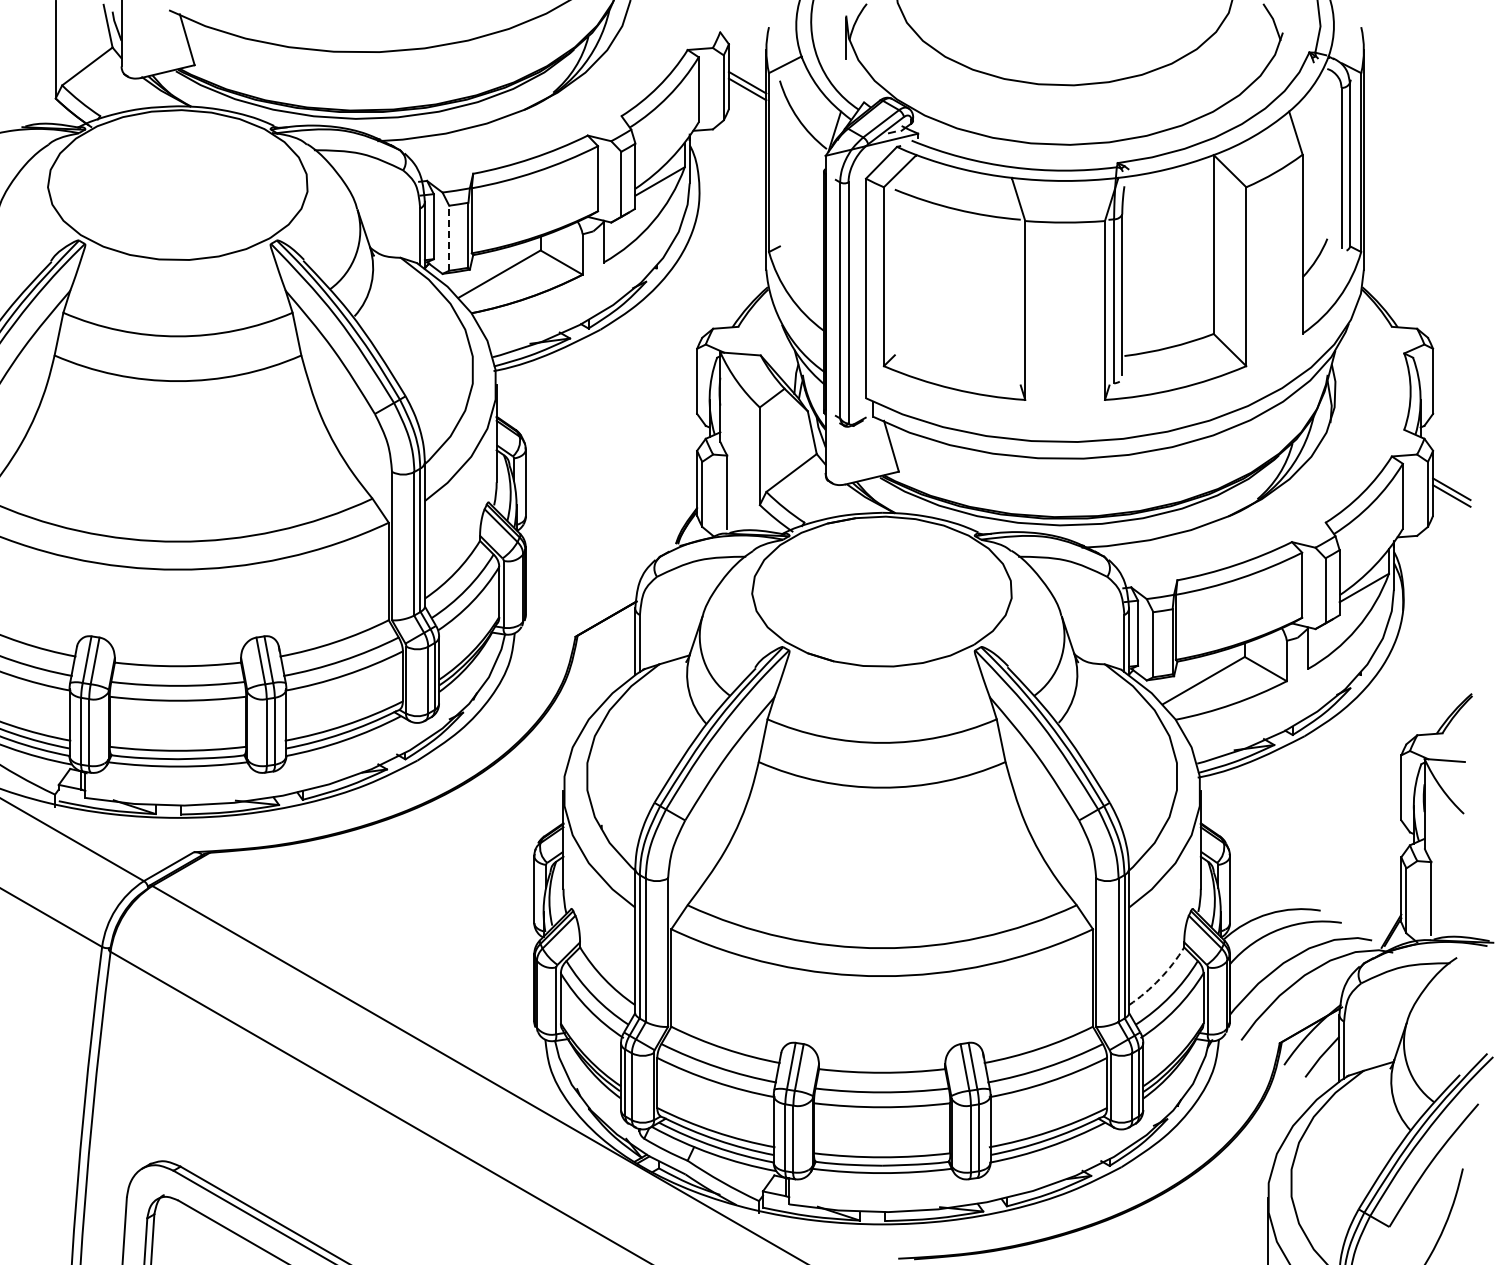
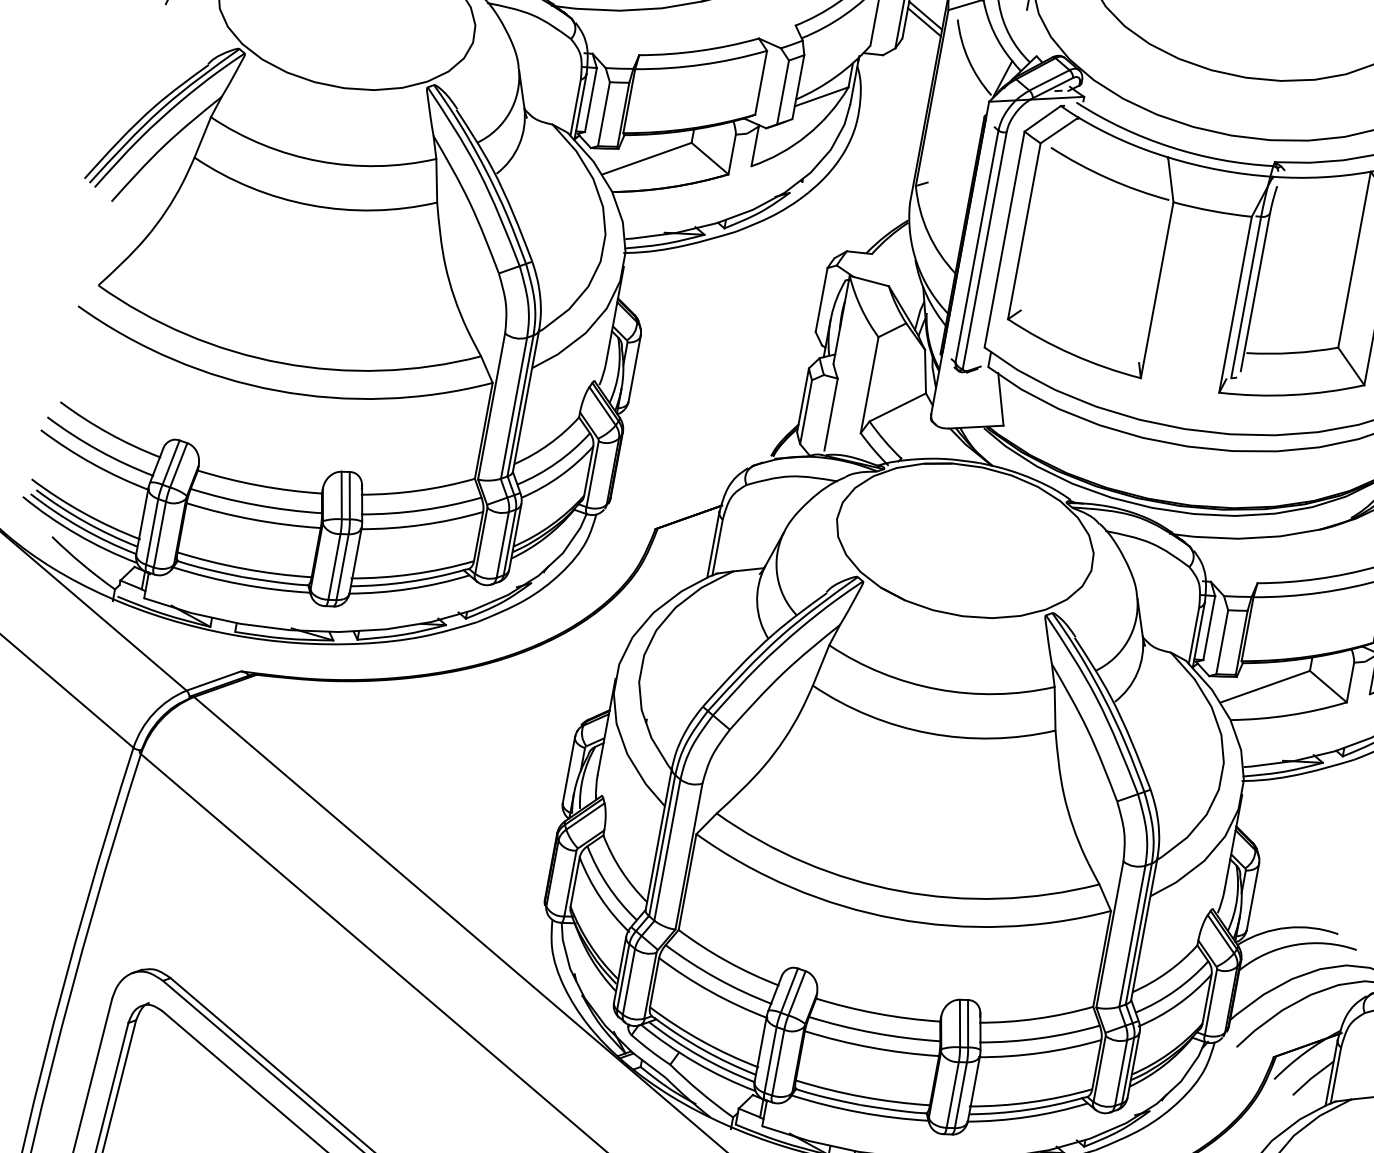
line: (449, 238) -> (604, 114), dashed -> solid
arc: (1159, 979) -> (1167, 972), dashed -> solid

